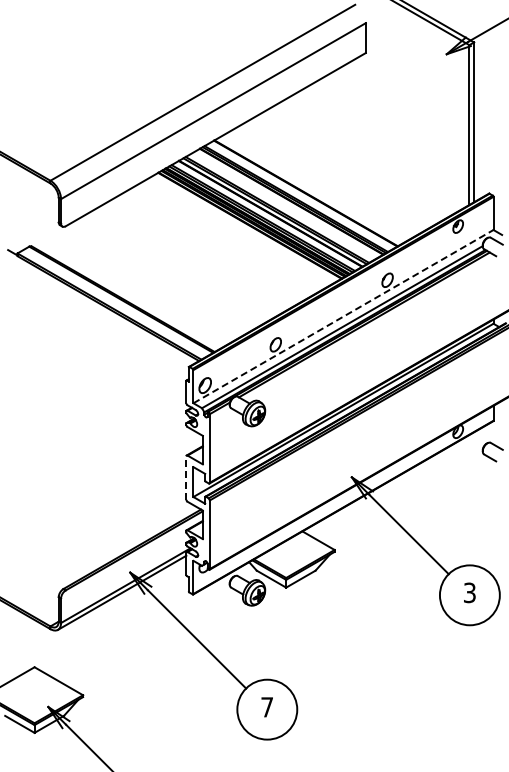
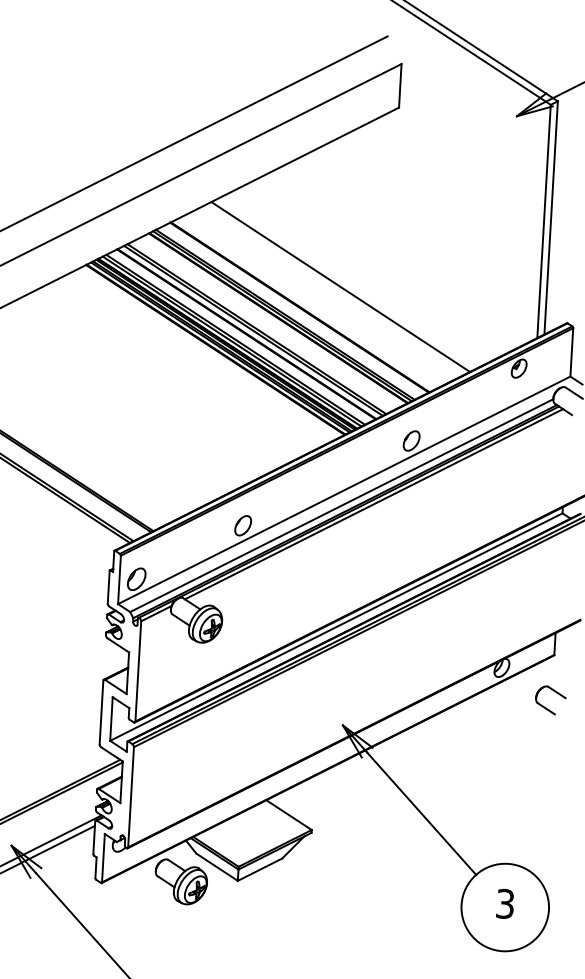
line: (332, 177) -> (339, 286), added
line: (343, 316) -> (344, 490), dashed -> solid
line: (186, 477) -> (101, 711), dashed -> solid

